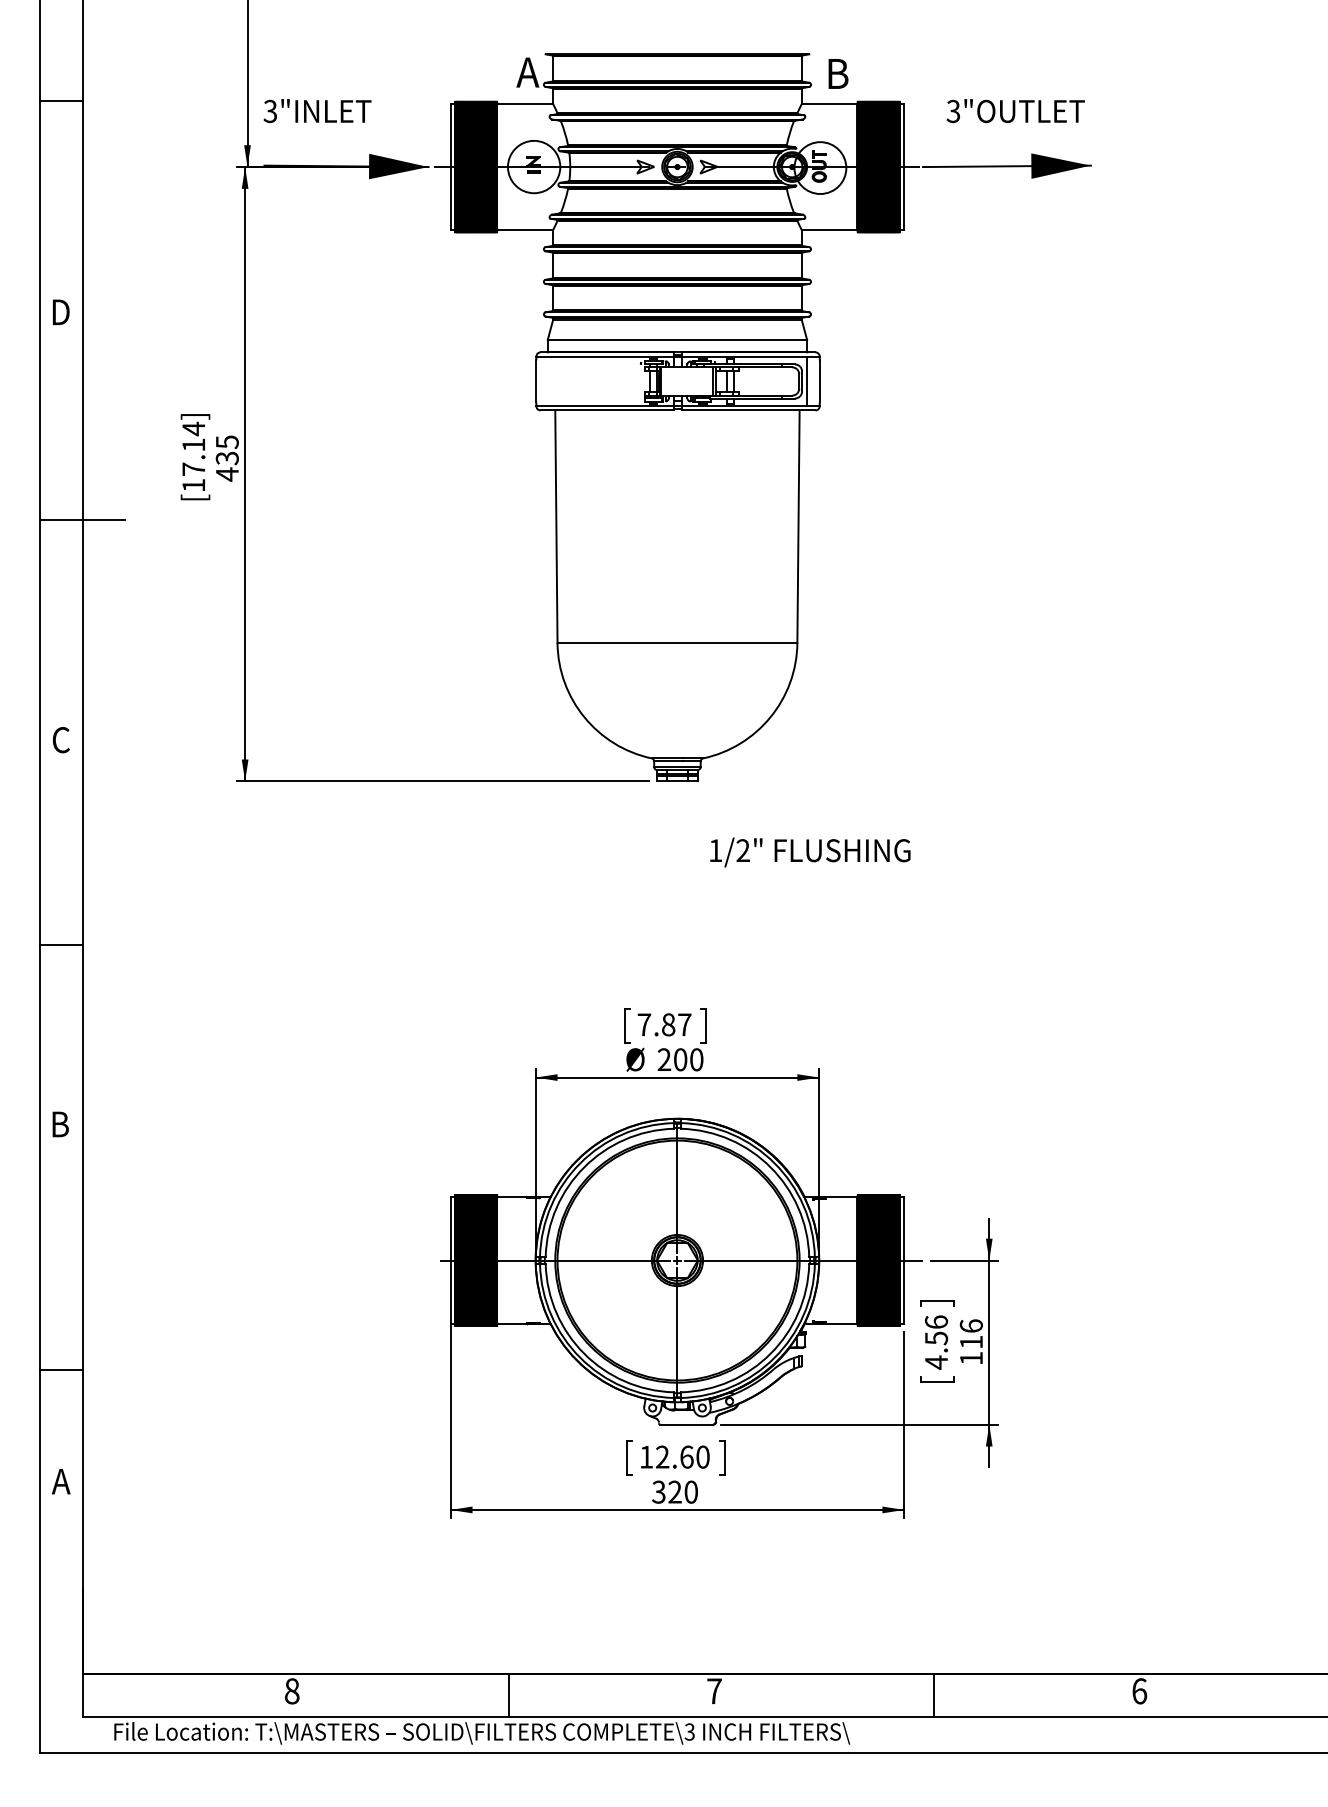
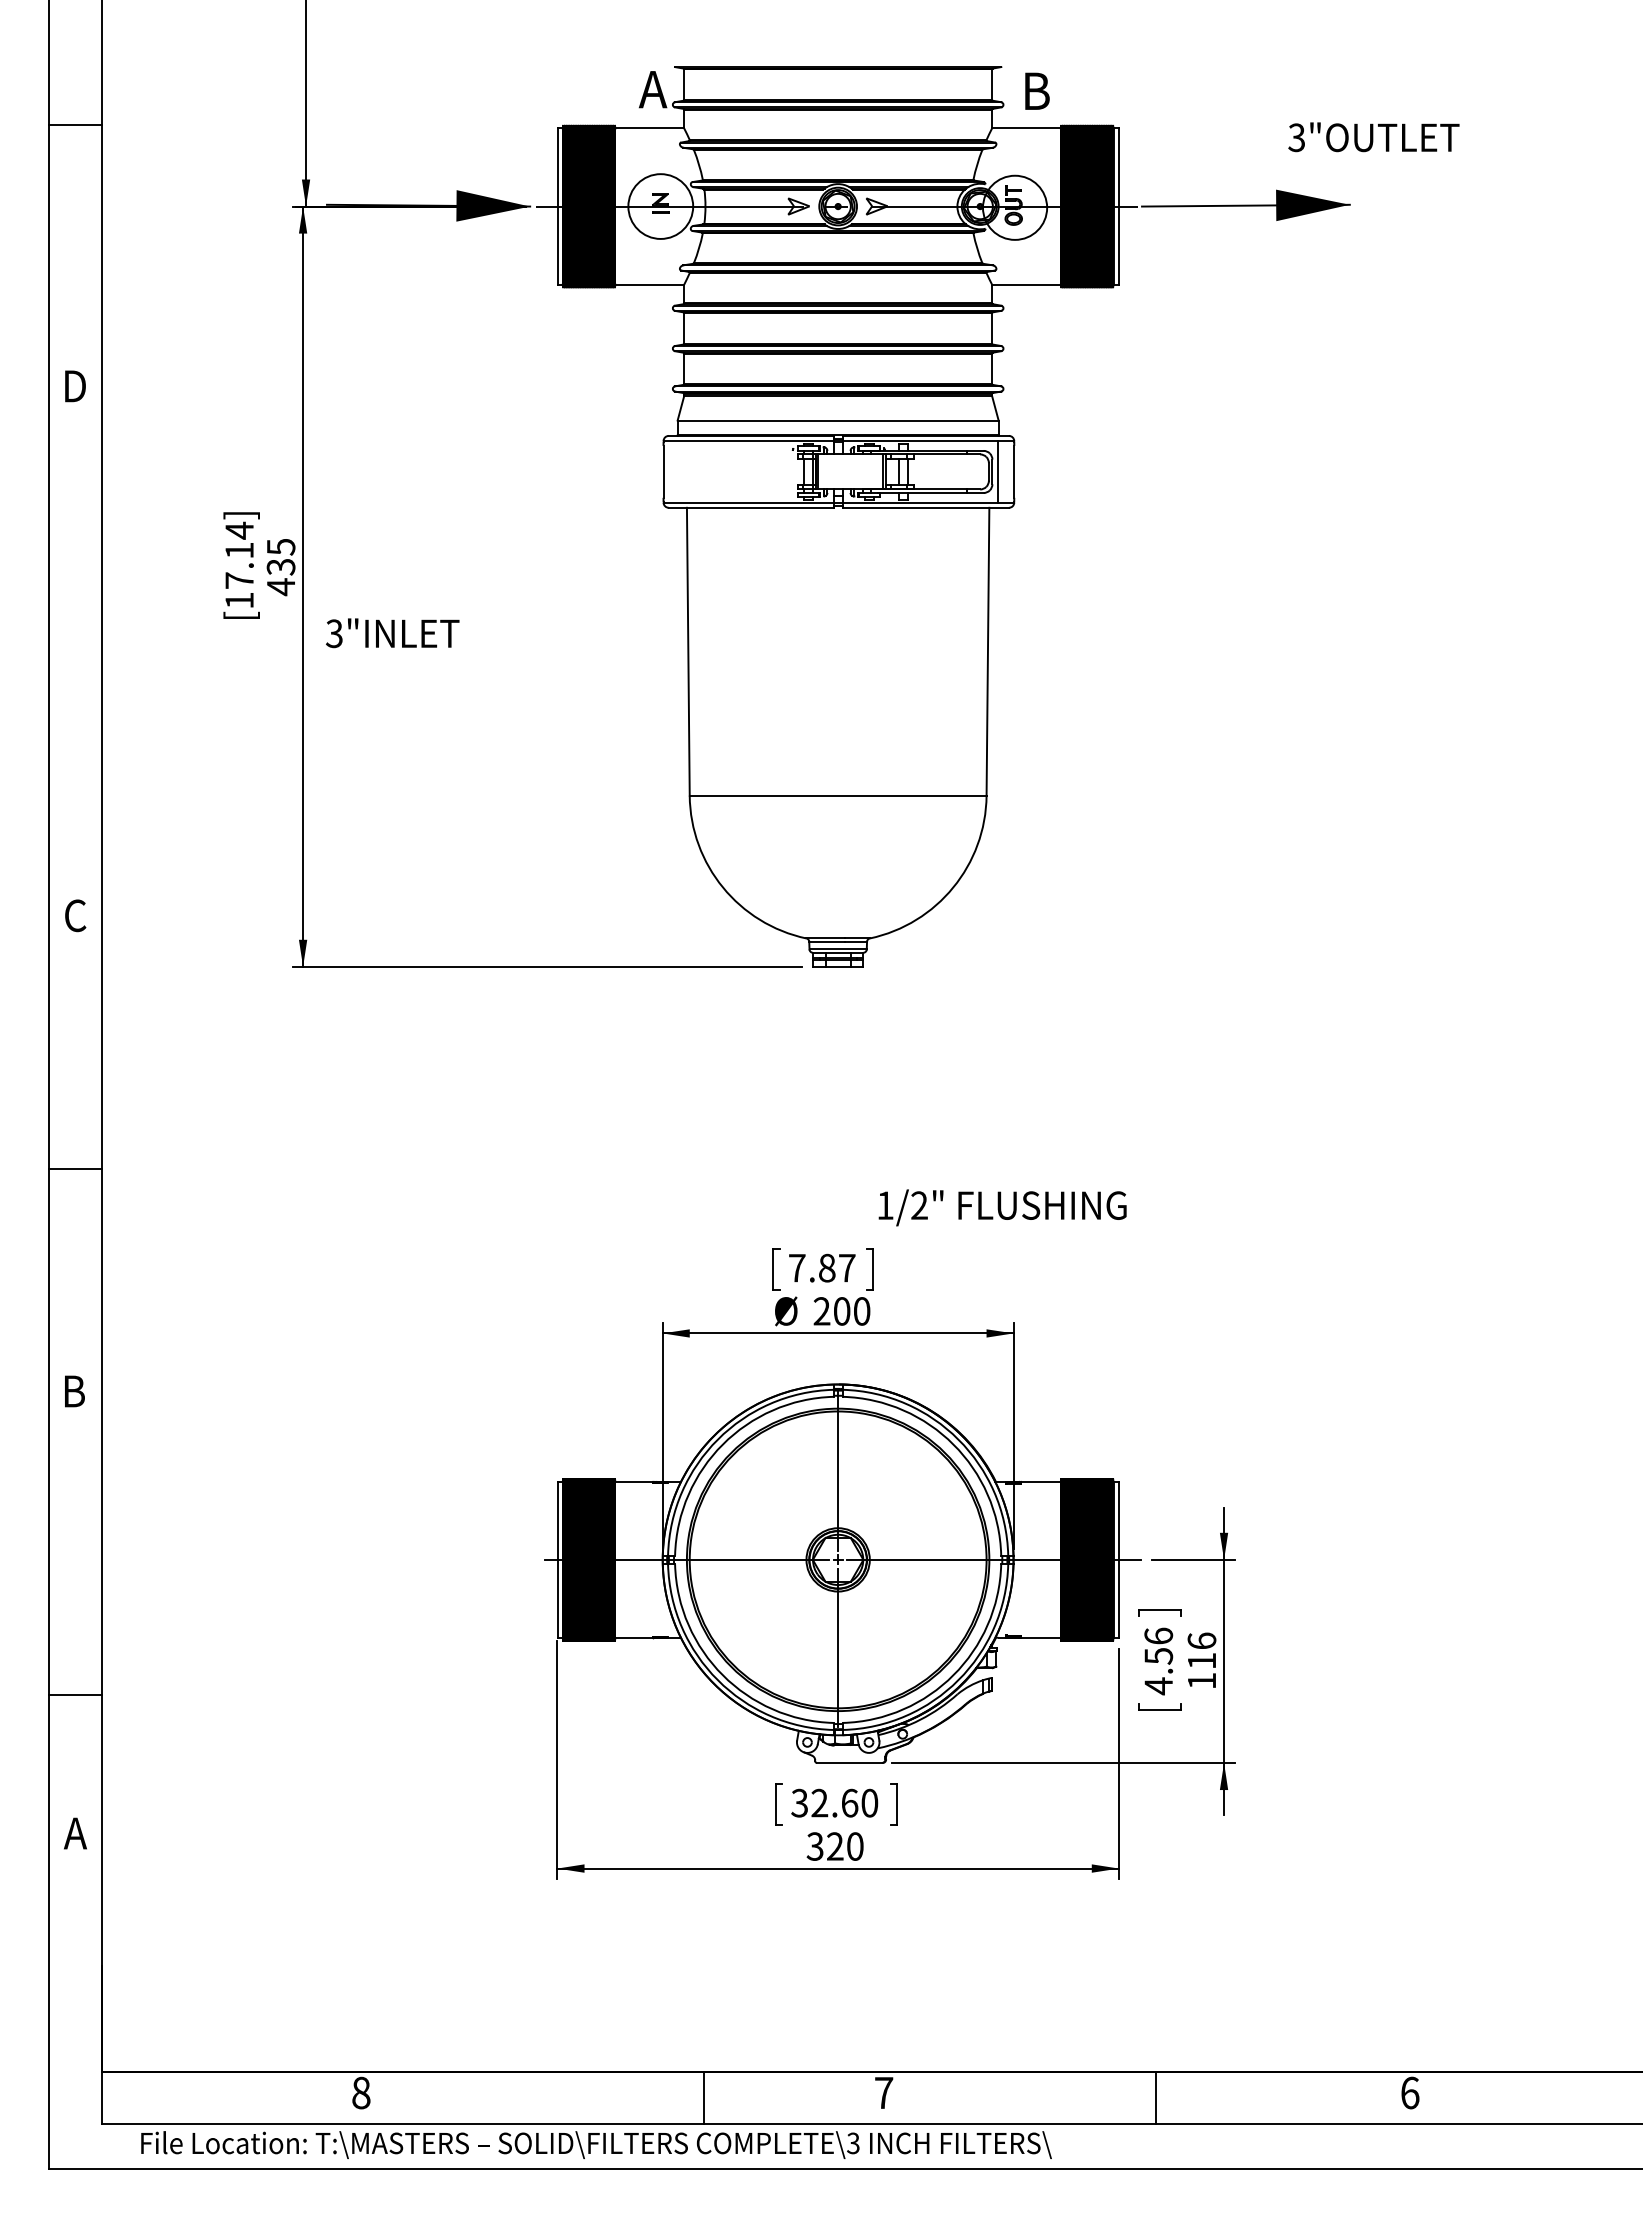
text: (317, 111) -> (392, 633), moved
text: (1015, 111) -> (1373, 137), moved
line: (82, 519) -> (101, 642), removed
text: (810, 852) -> (1002, 1207), moved
text: (646, 1456) -> (799, 1802), 12.60 -> 32.60
line: (508, 1694) -> (704, 2097), moved

